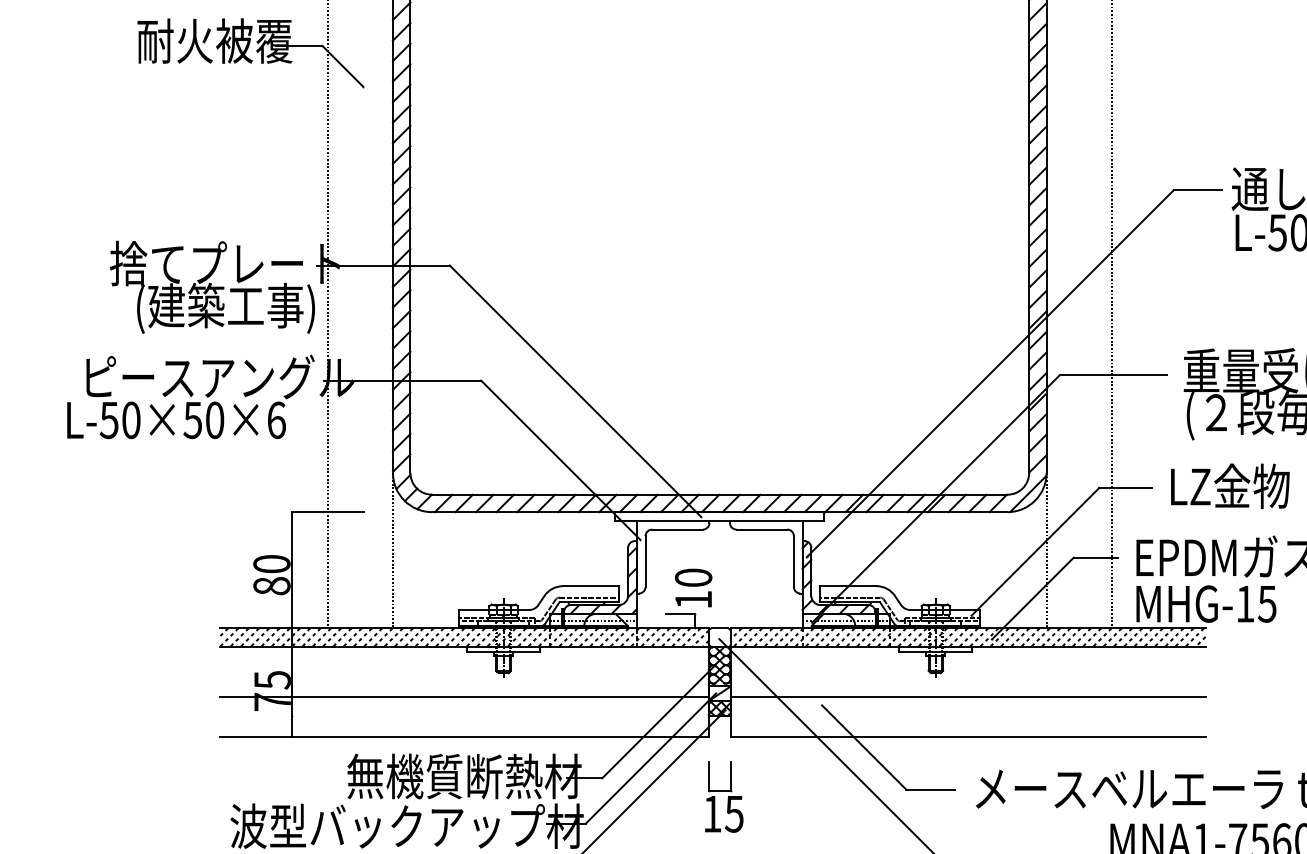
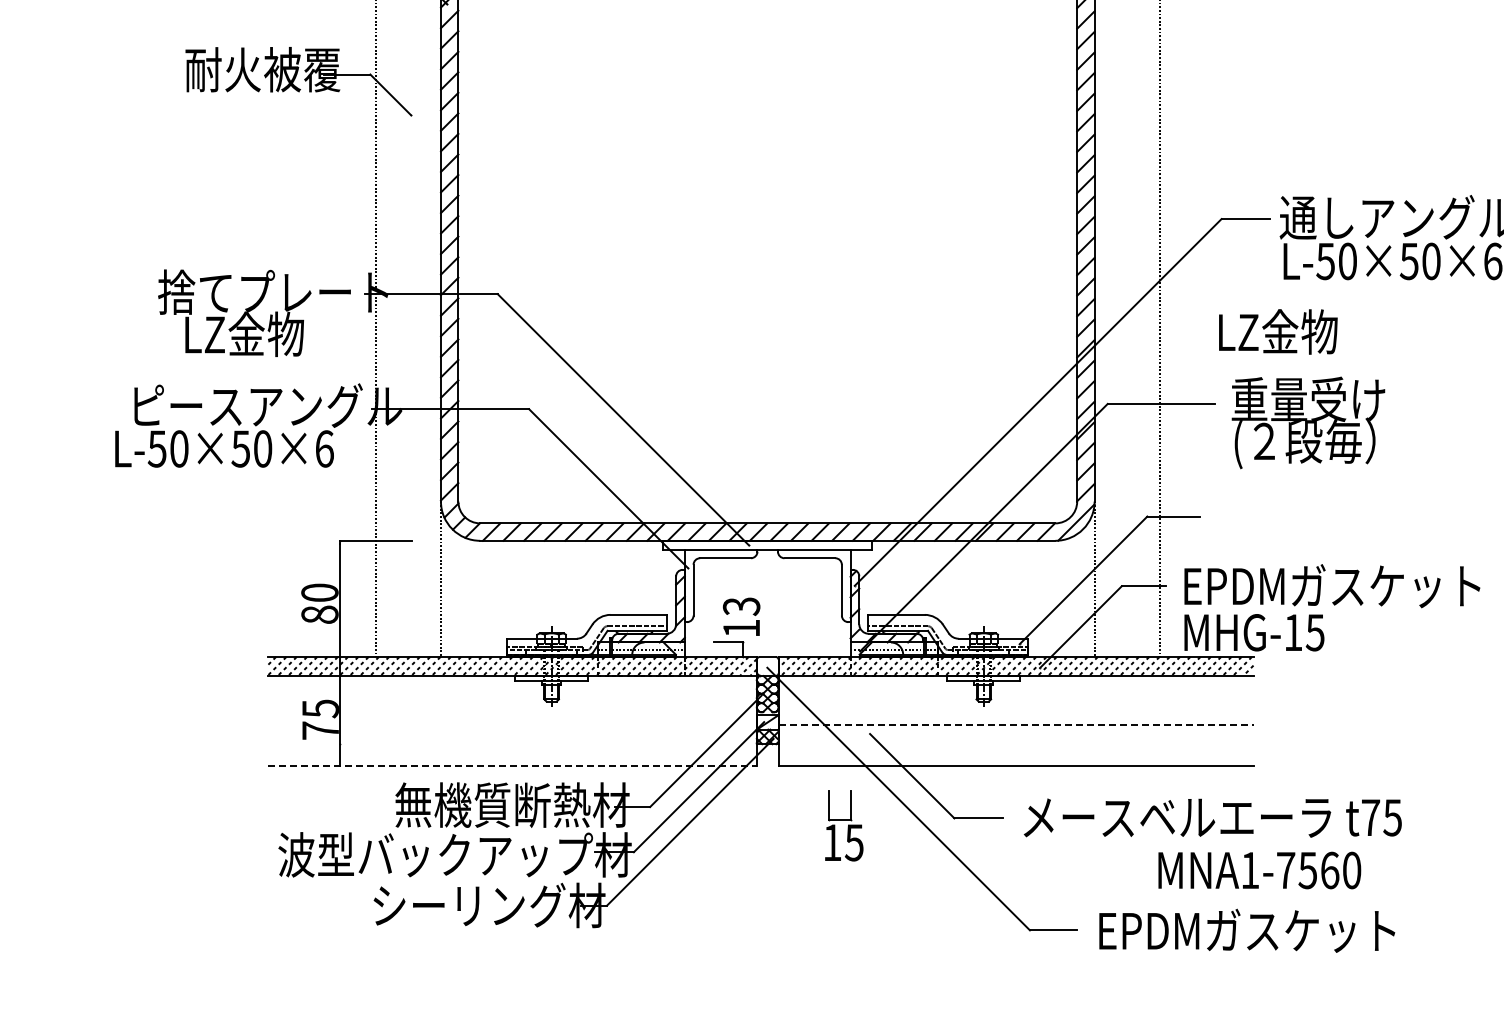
text: (225, 307) -> (273, 336), (建築工事) -> LZ金物
text: (1230, 485) -> (1278, 331), moved
text: (693, 577) -> (741, 606), 10 -> 13
line: (463, 696) -> (511, 725), removed
line: (968, 696) -> (1016, 725), solid -> dashed
line: (464, 736) -> (512, 765), solid -> dashed
part: (724, 796) -> (844, 825), moved

